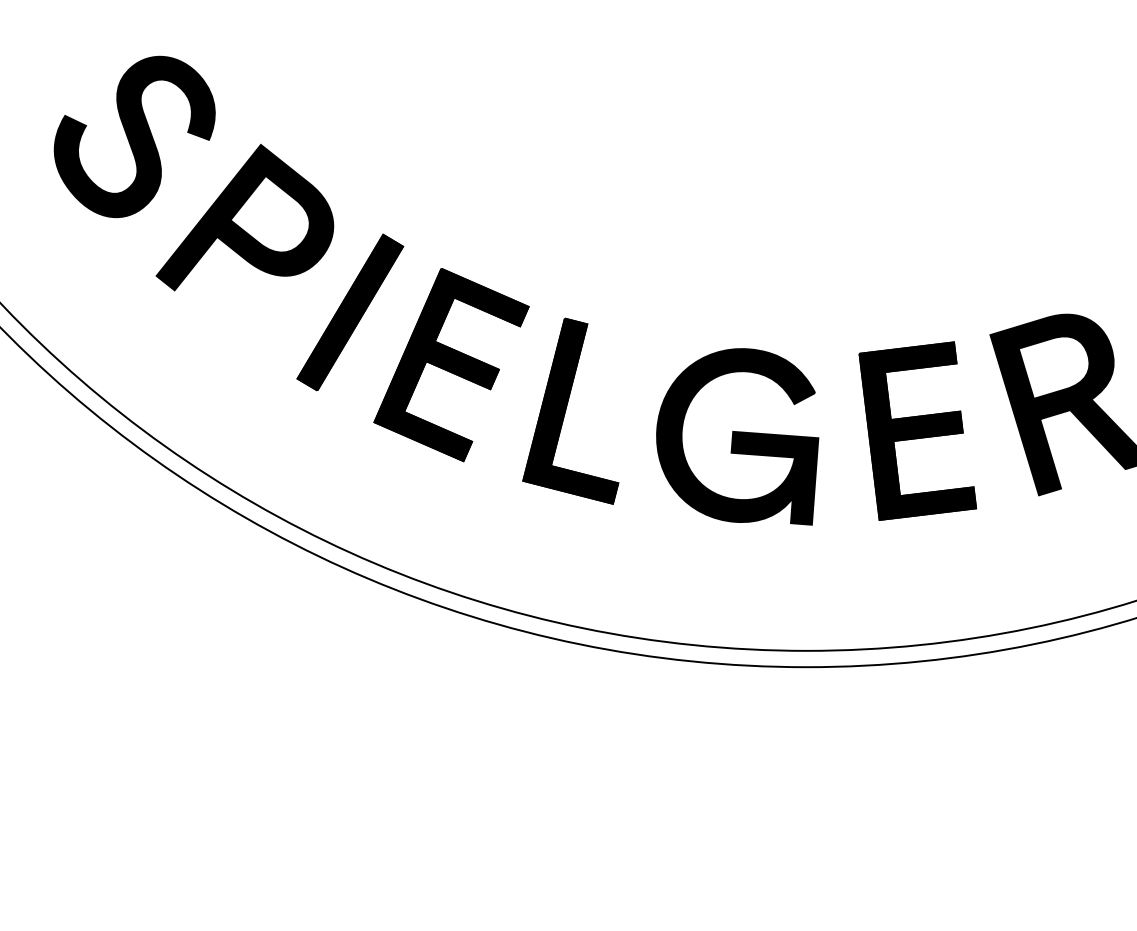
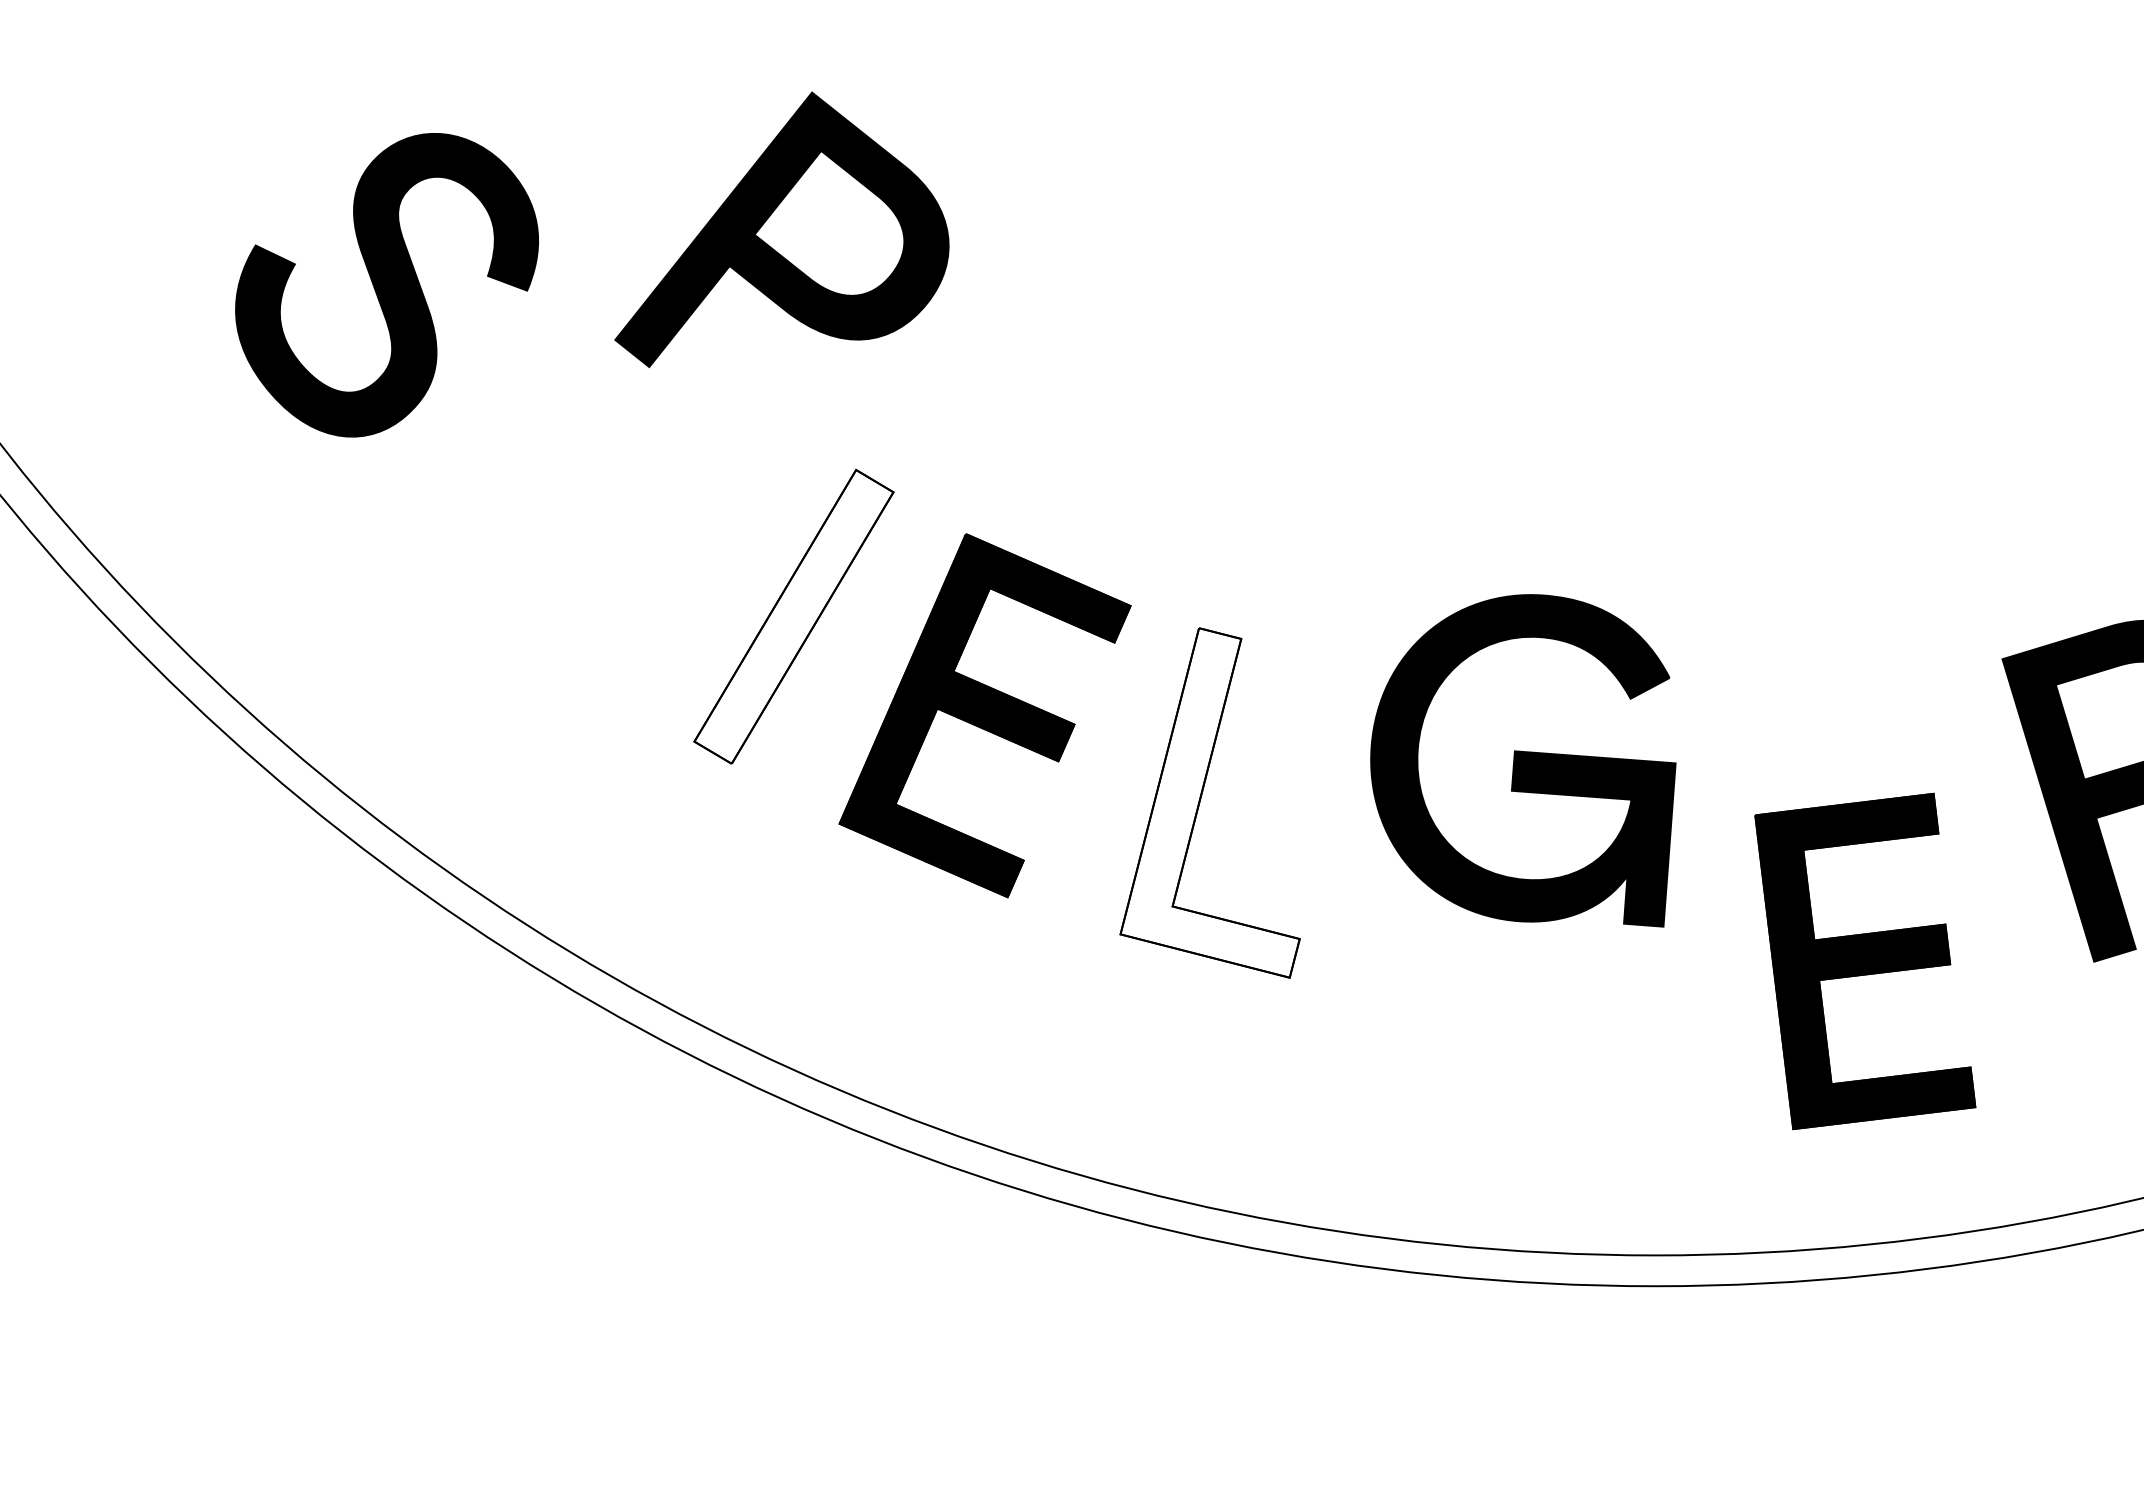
part: (244, 217) -> (781, 229), moved
fill: (350, 312) -> (794, 616), removed
fill: (570, 410) -> (1209, 801), removed
part: (917, 430) -> (1864, 960), moved
part: (737, 436) -> (1523, 760), moved

